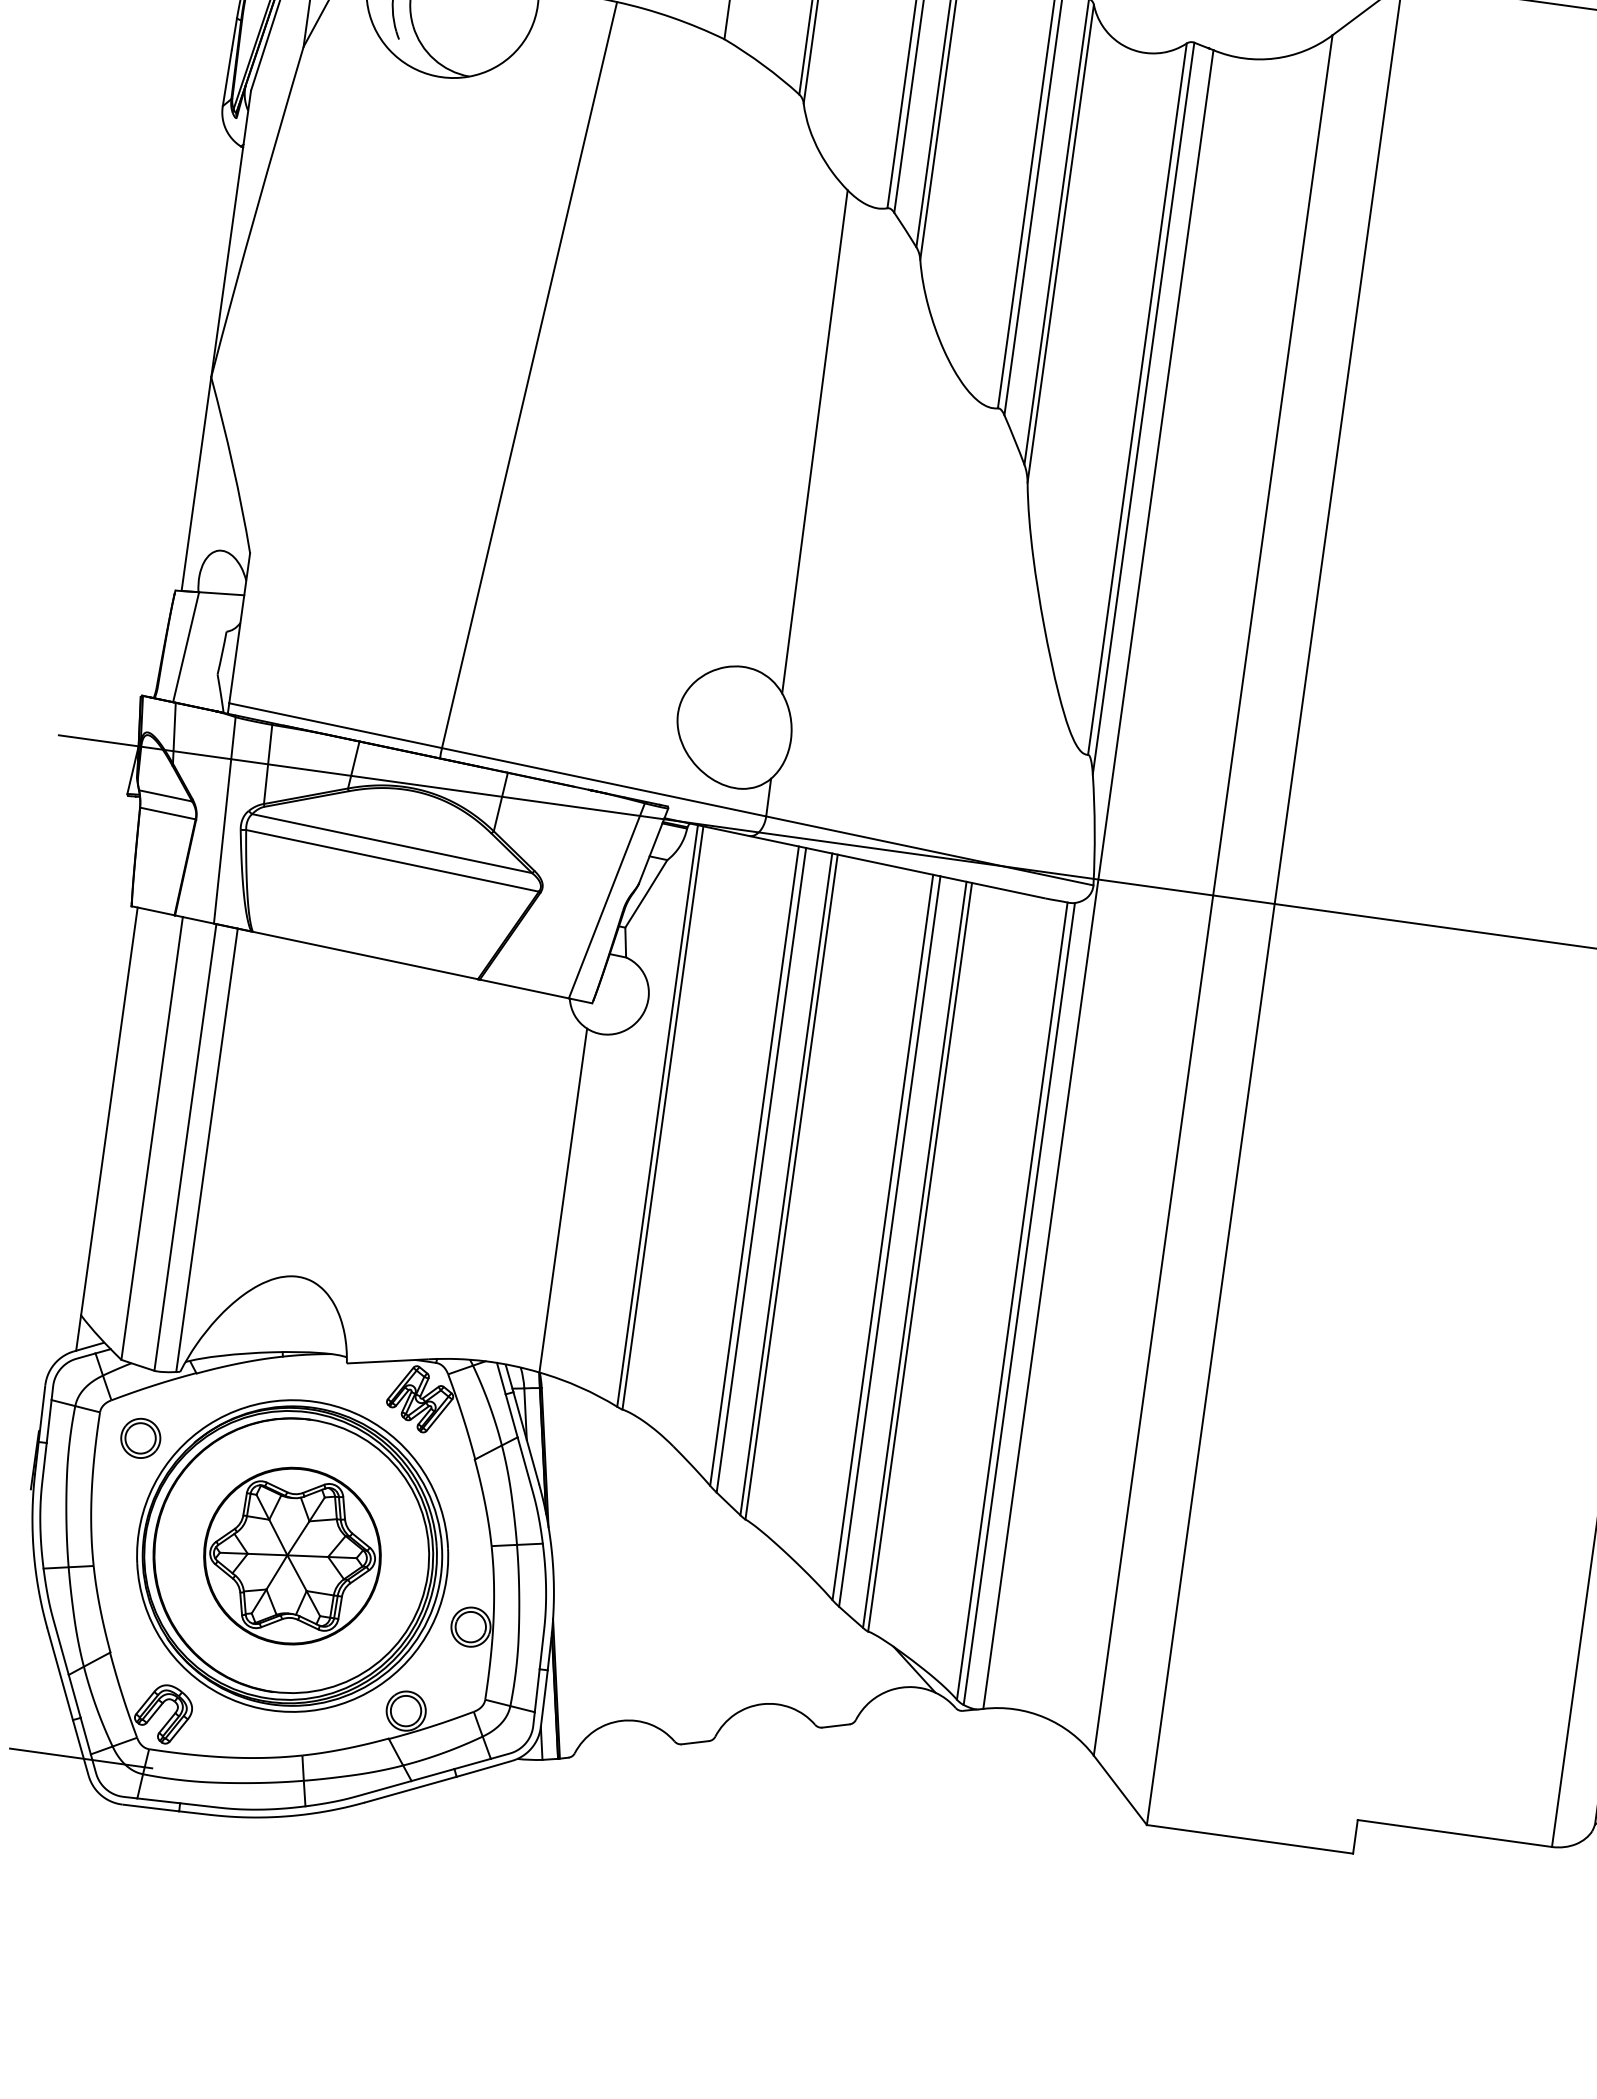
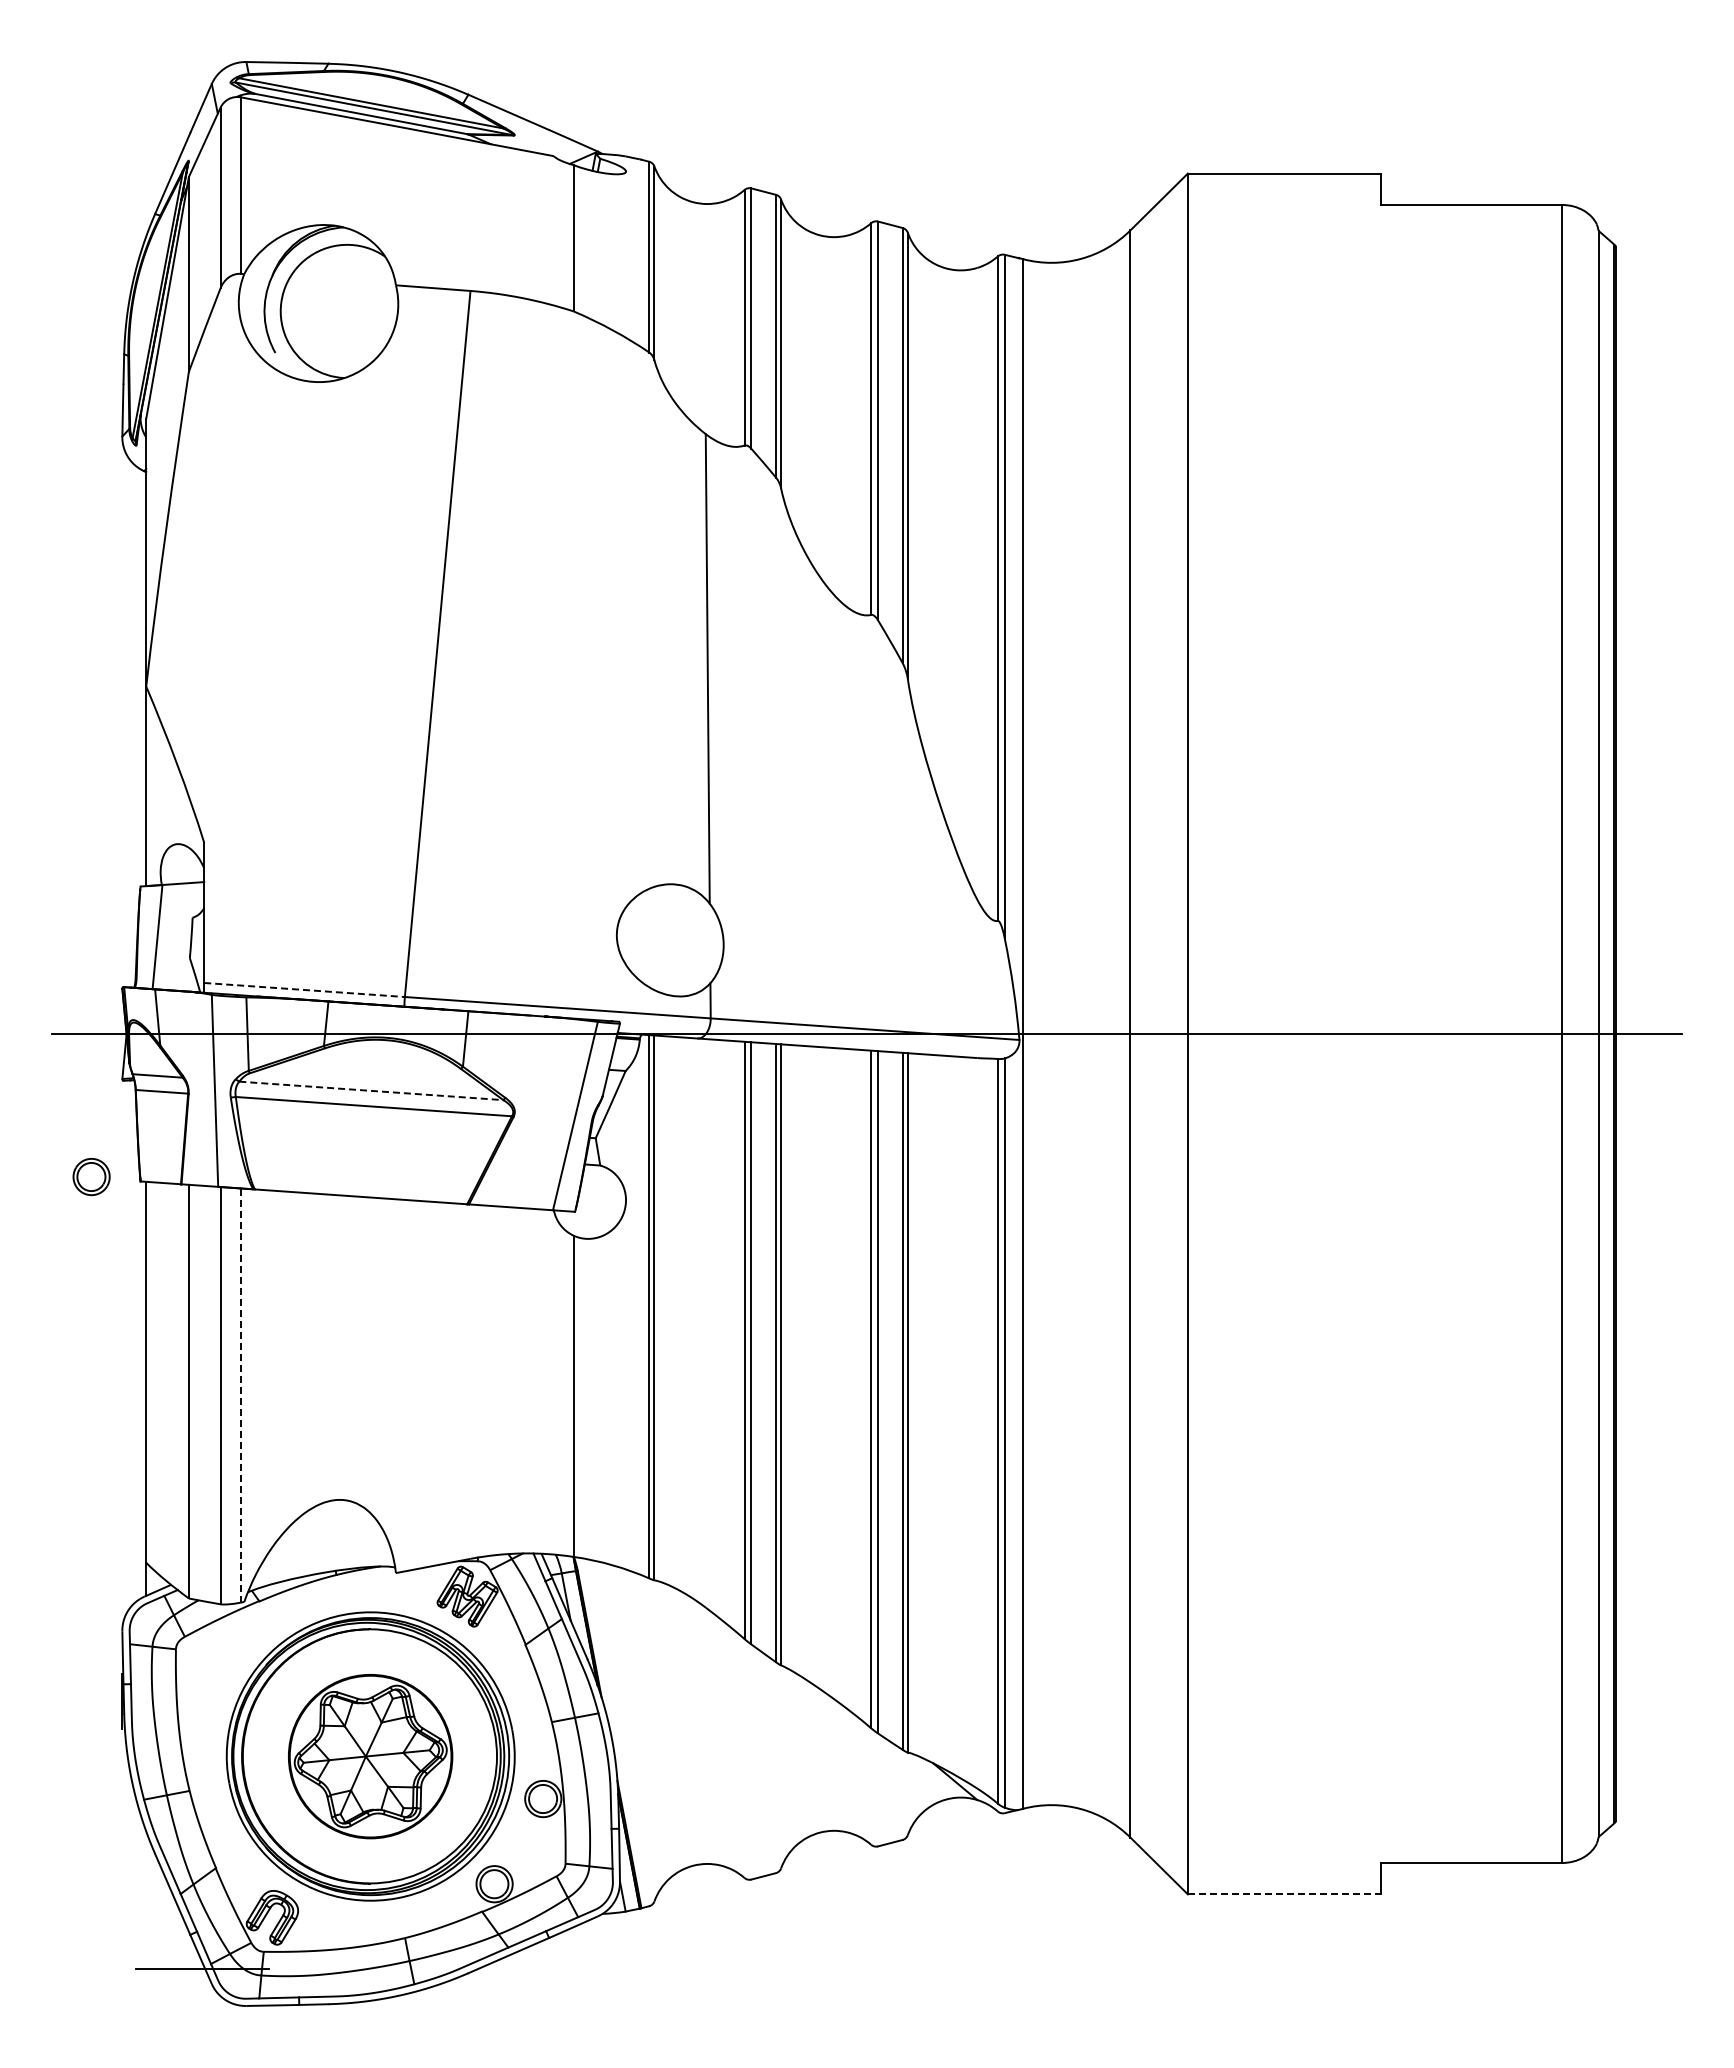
line: (335, 726) -> (304, 990), solid -> dashed
line: (392, 843) -> (371, 1090), solid -> dashed
line: (206, 1150) -> (240, 1395), solid -> dashed
part: (140, 1438) -> (91, 1177), moved
line: (1250, 1839) -> (1284, 1894), solid -> dashed

